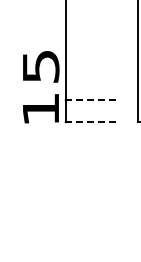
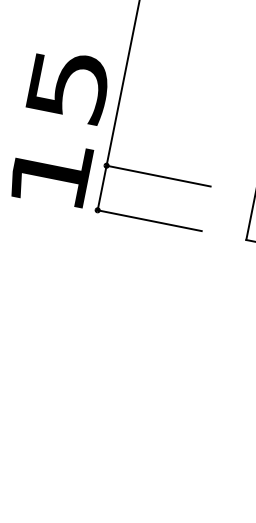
line: (90, 100) -> (156, 176), dashed -> solid
line: (90, 121) -> (148, 219), dashed -> solid

